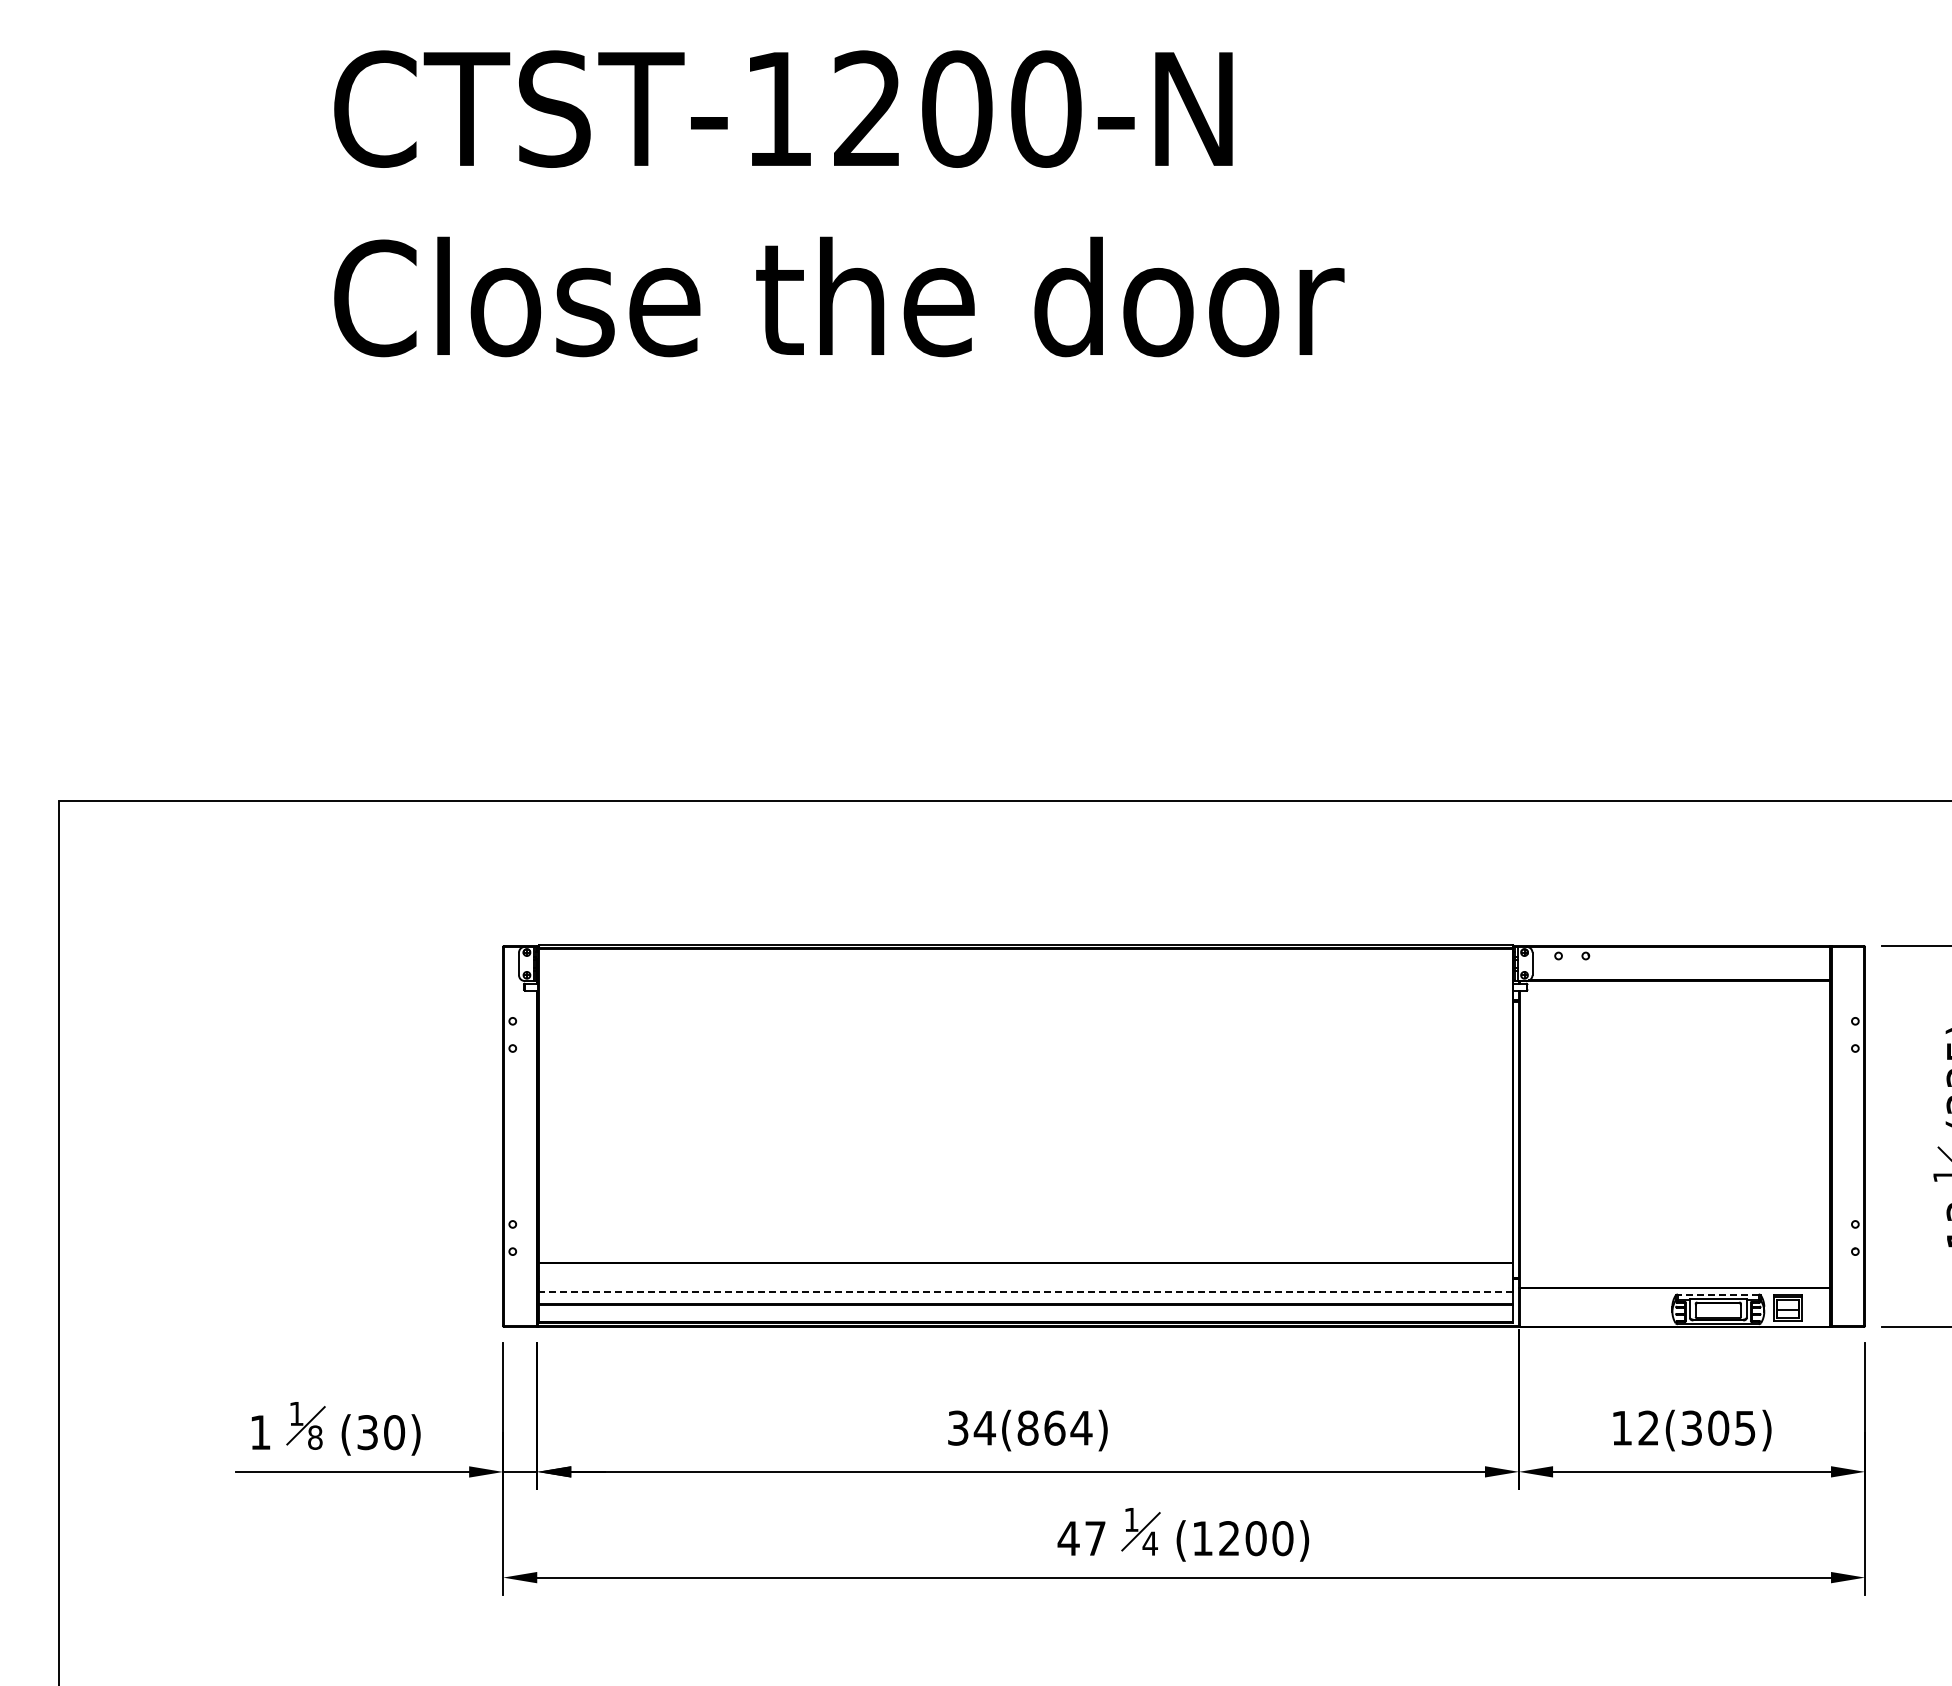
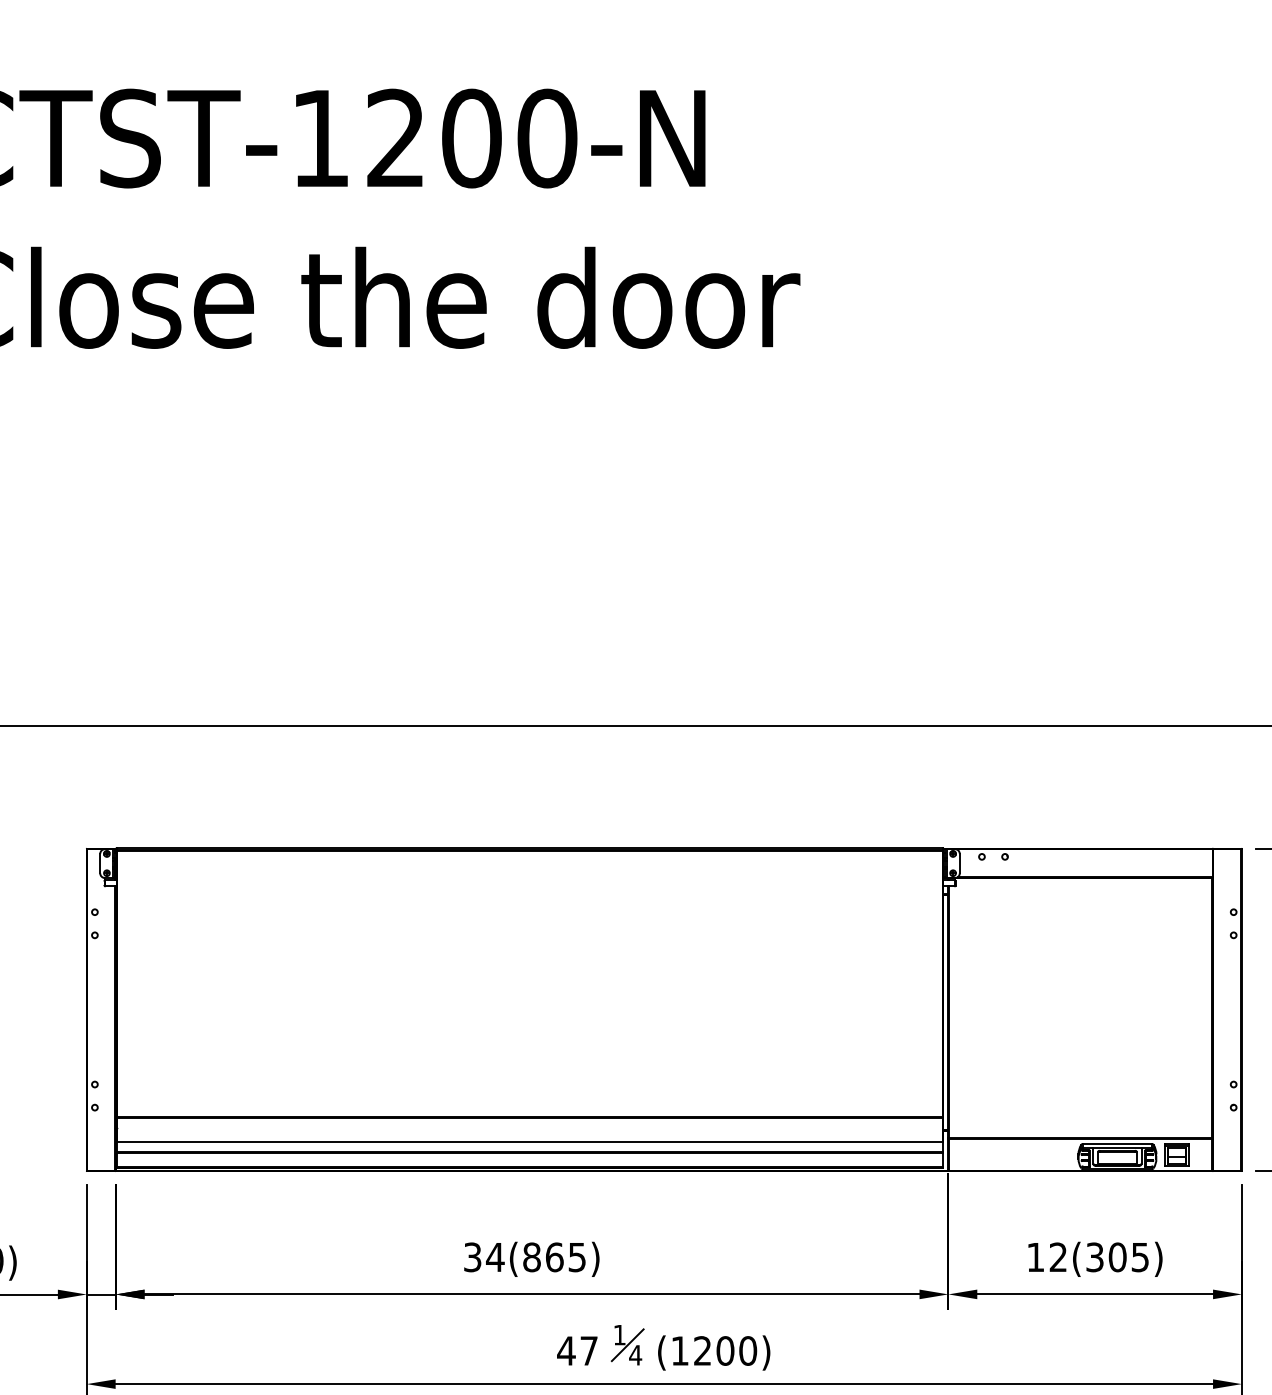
line: (1025, 1292) -> (529, 1142), dashed -> solid
line: (1717, 1294) -> (1116, 1143), dashed -> solid
text: (1081, 1428) -> (577, 1257), 34(864) -> 34(865)

